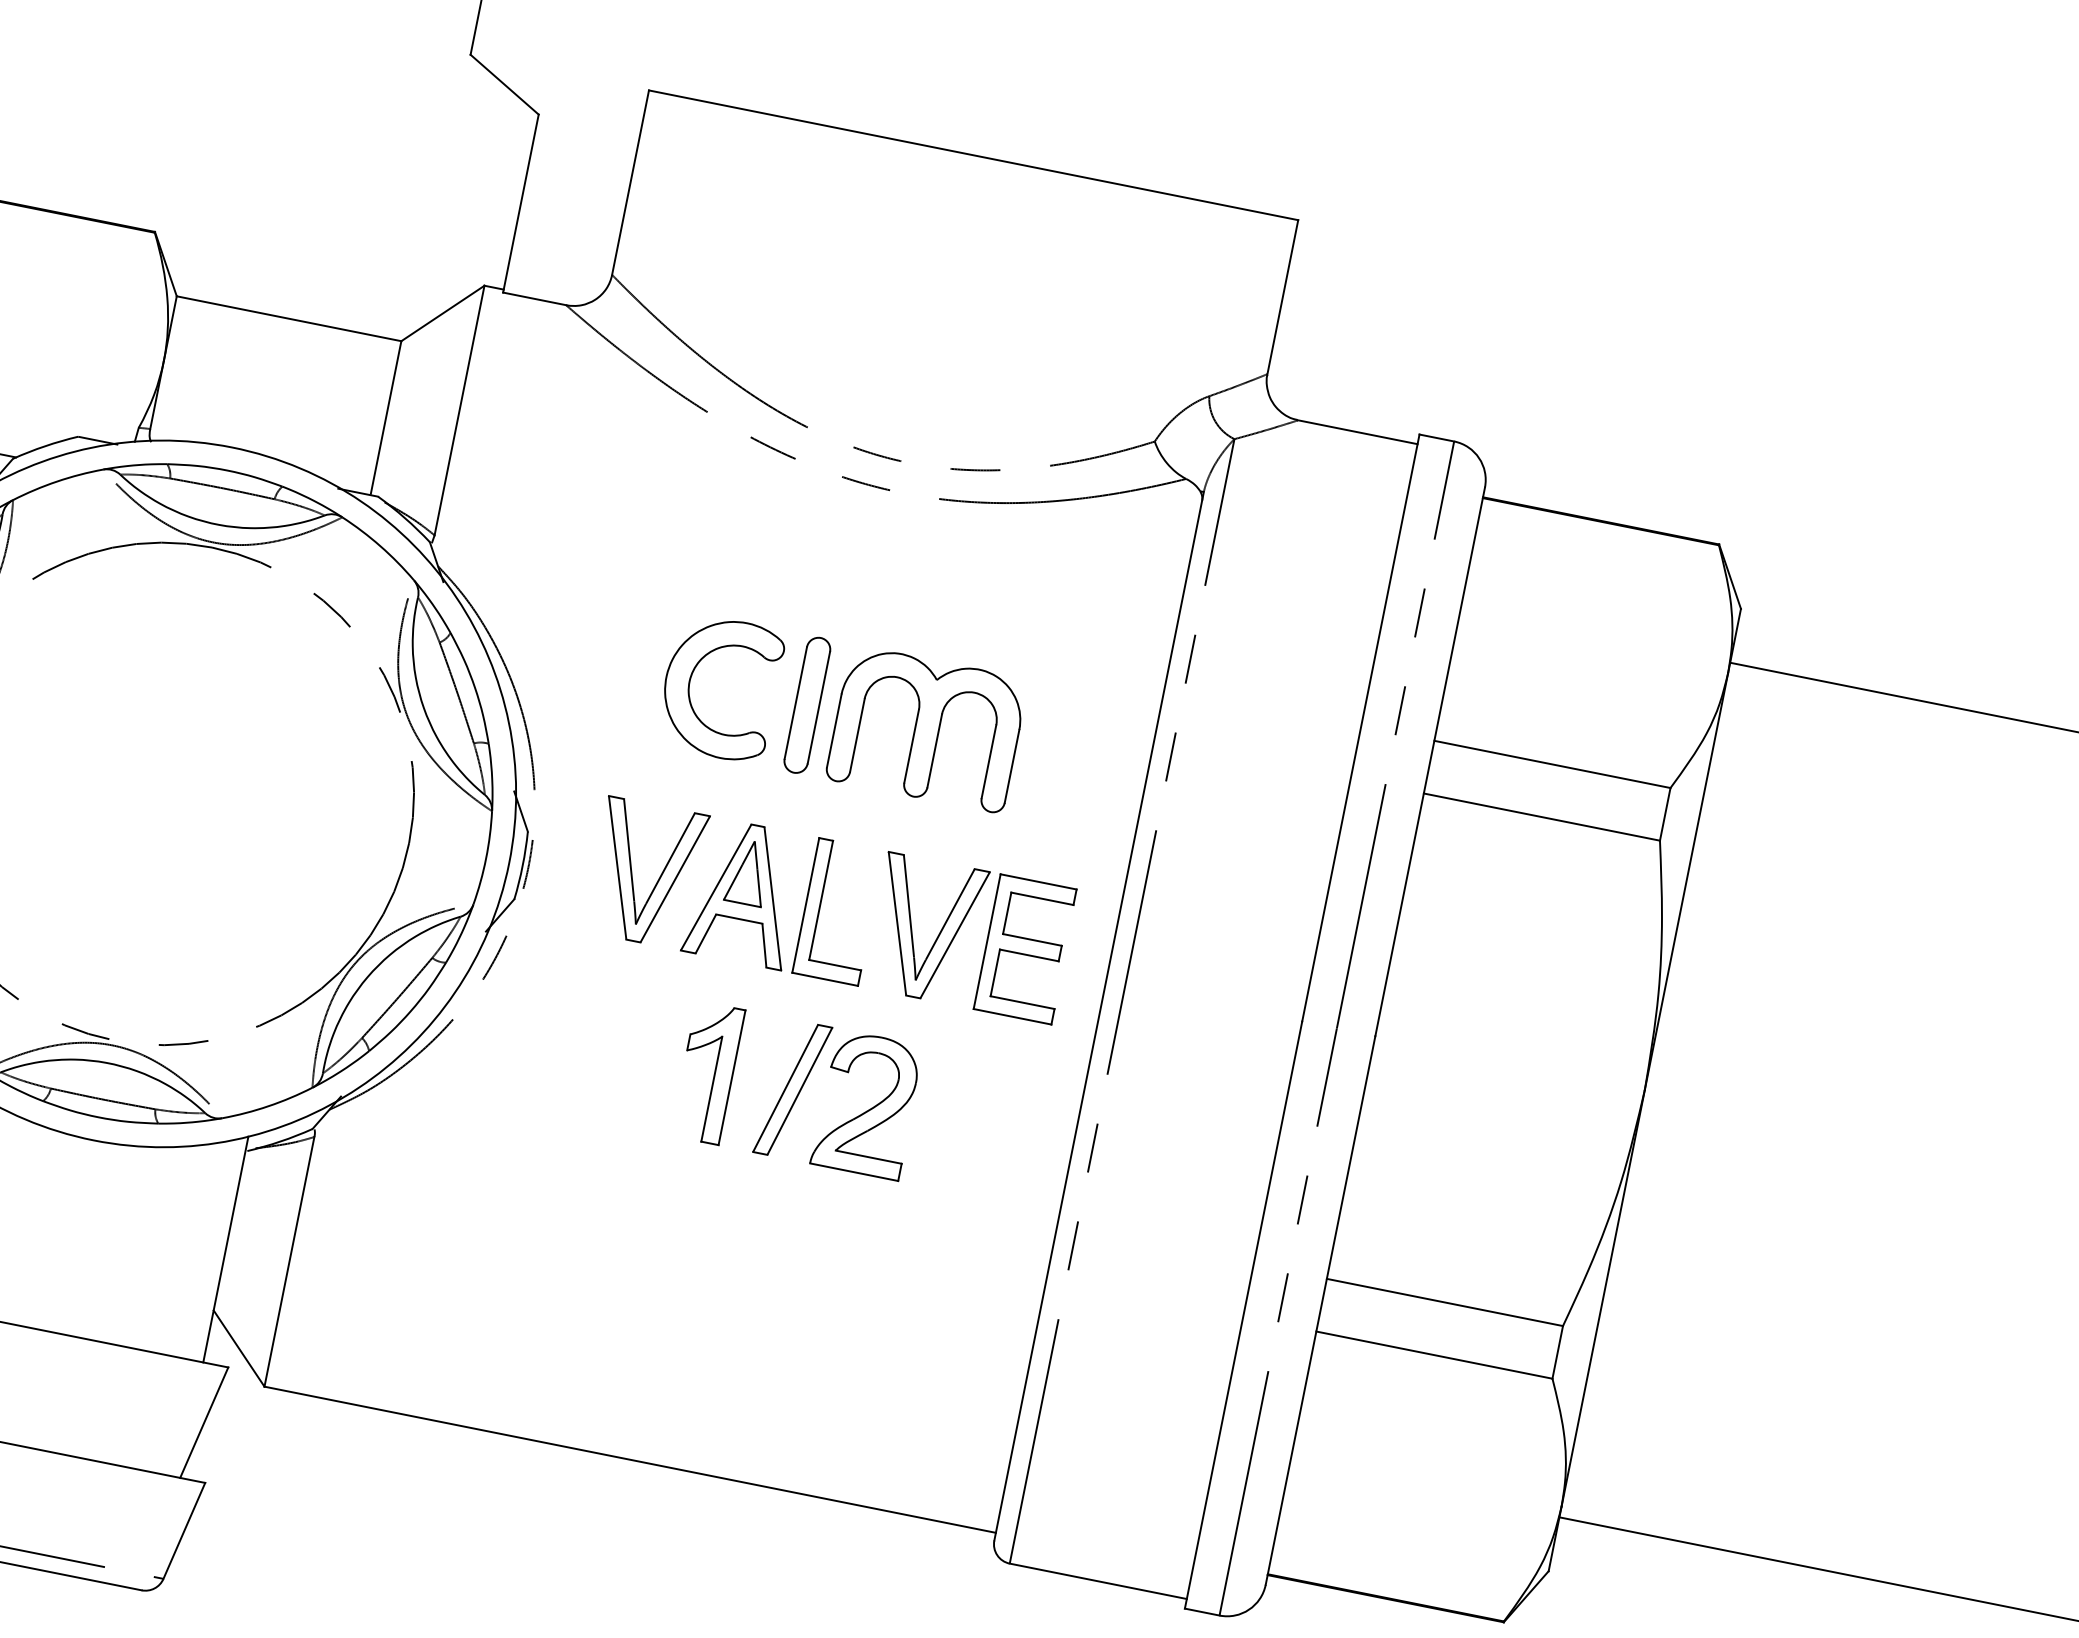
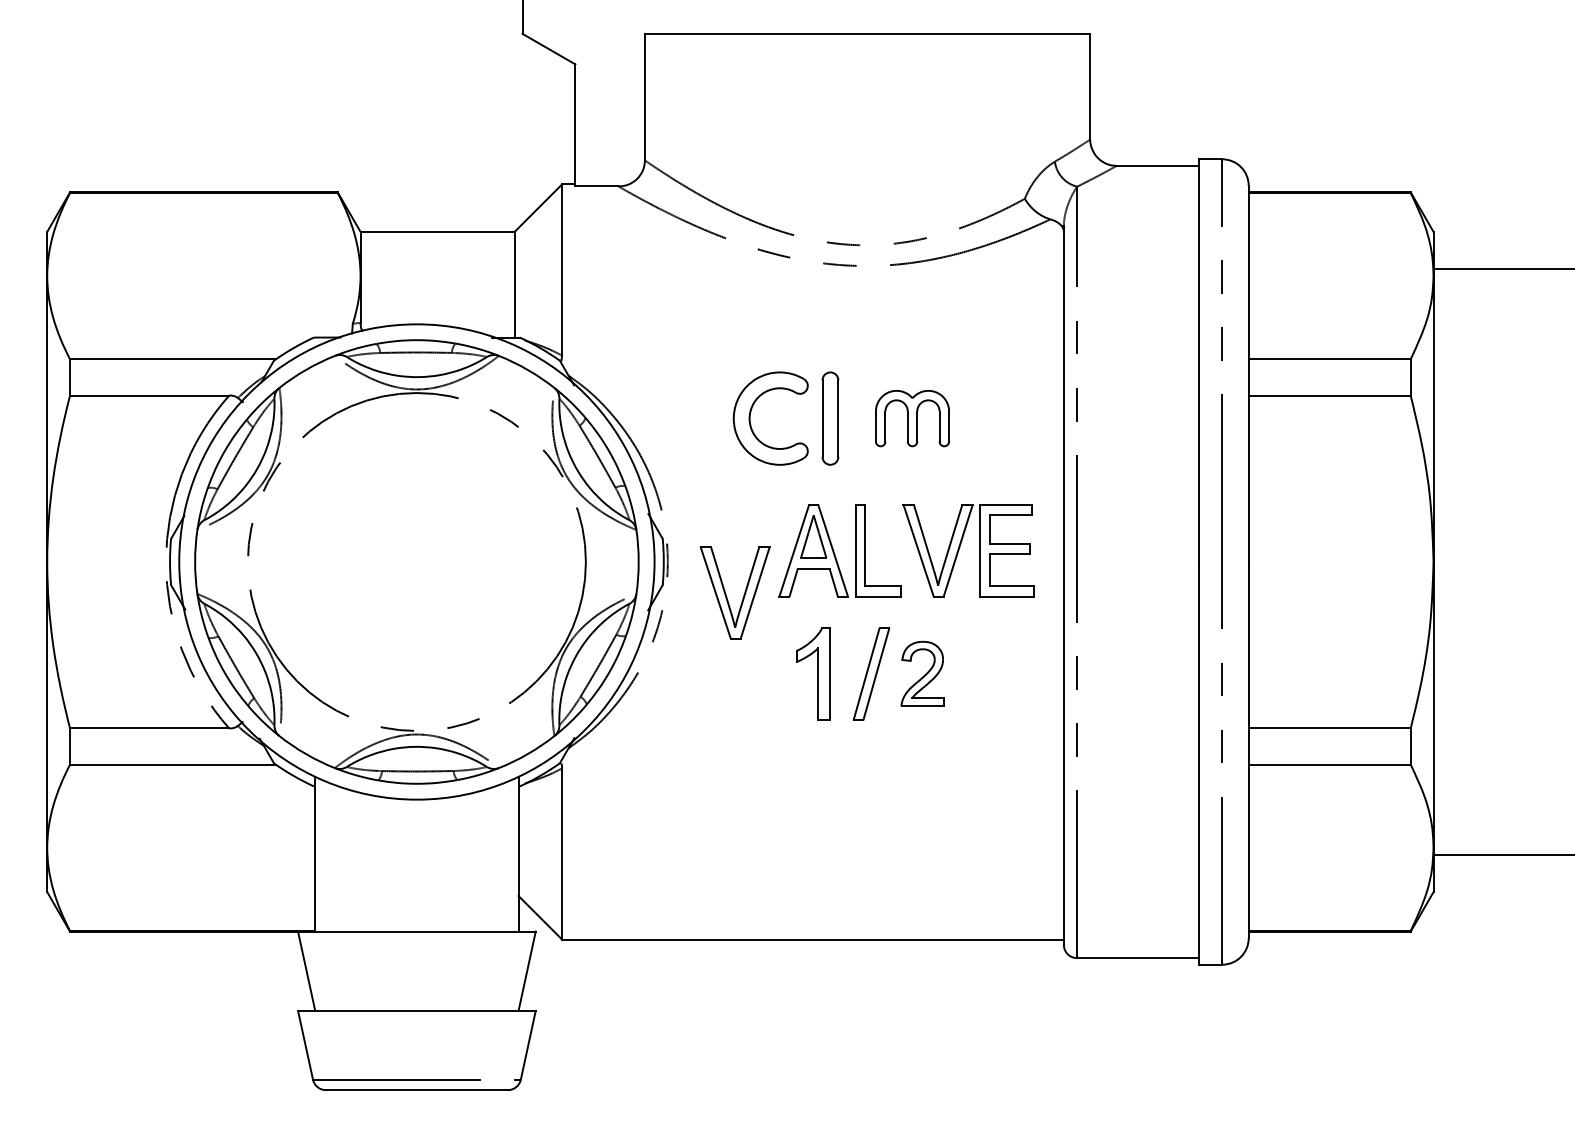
part: (927, 729) -> (912, 418), size x0.6
part: (633, 871) -> (726, 593), moved
part: (867, 1103) -> (922, 673), size x0.7

